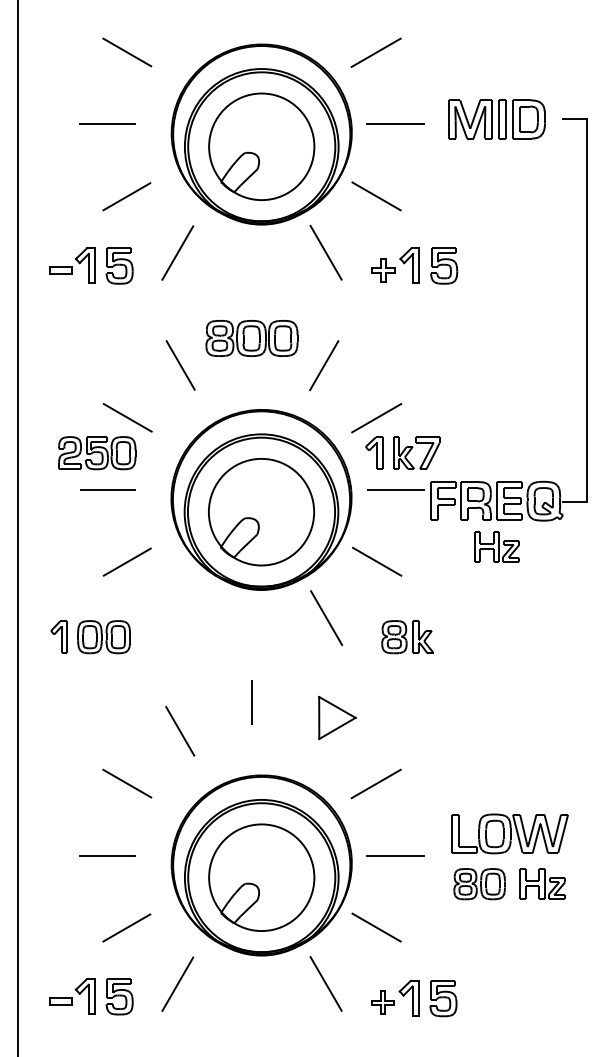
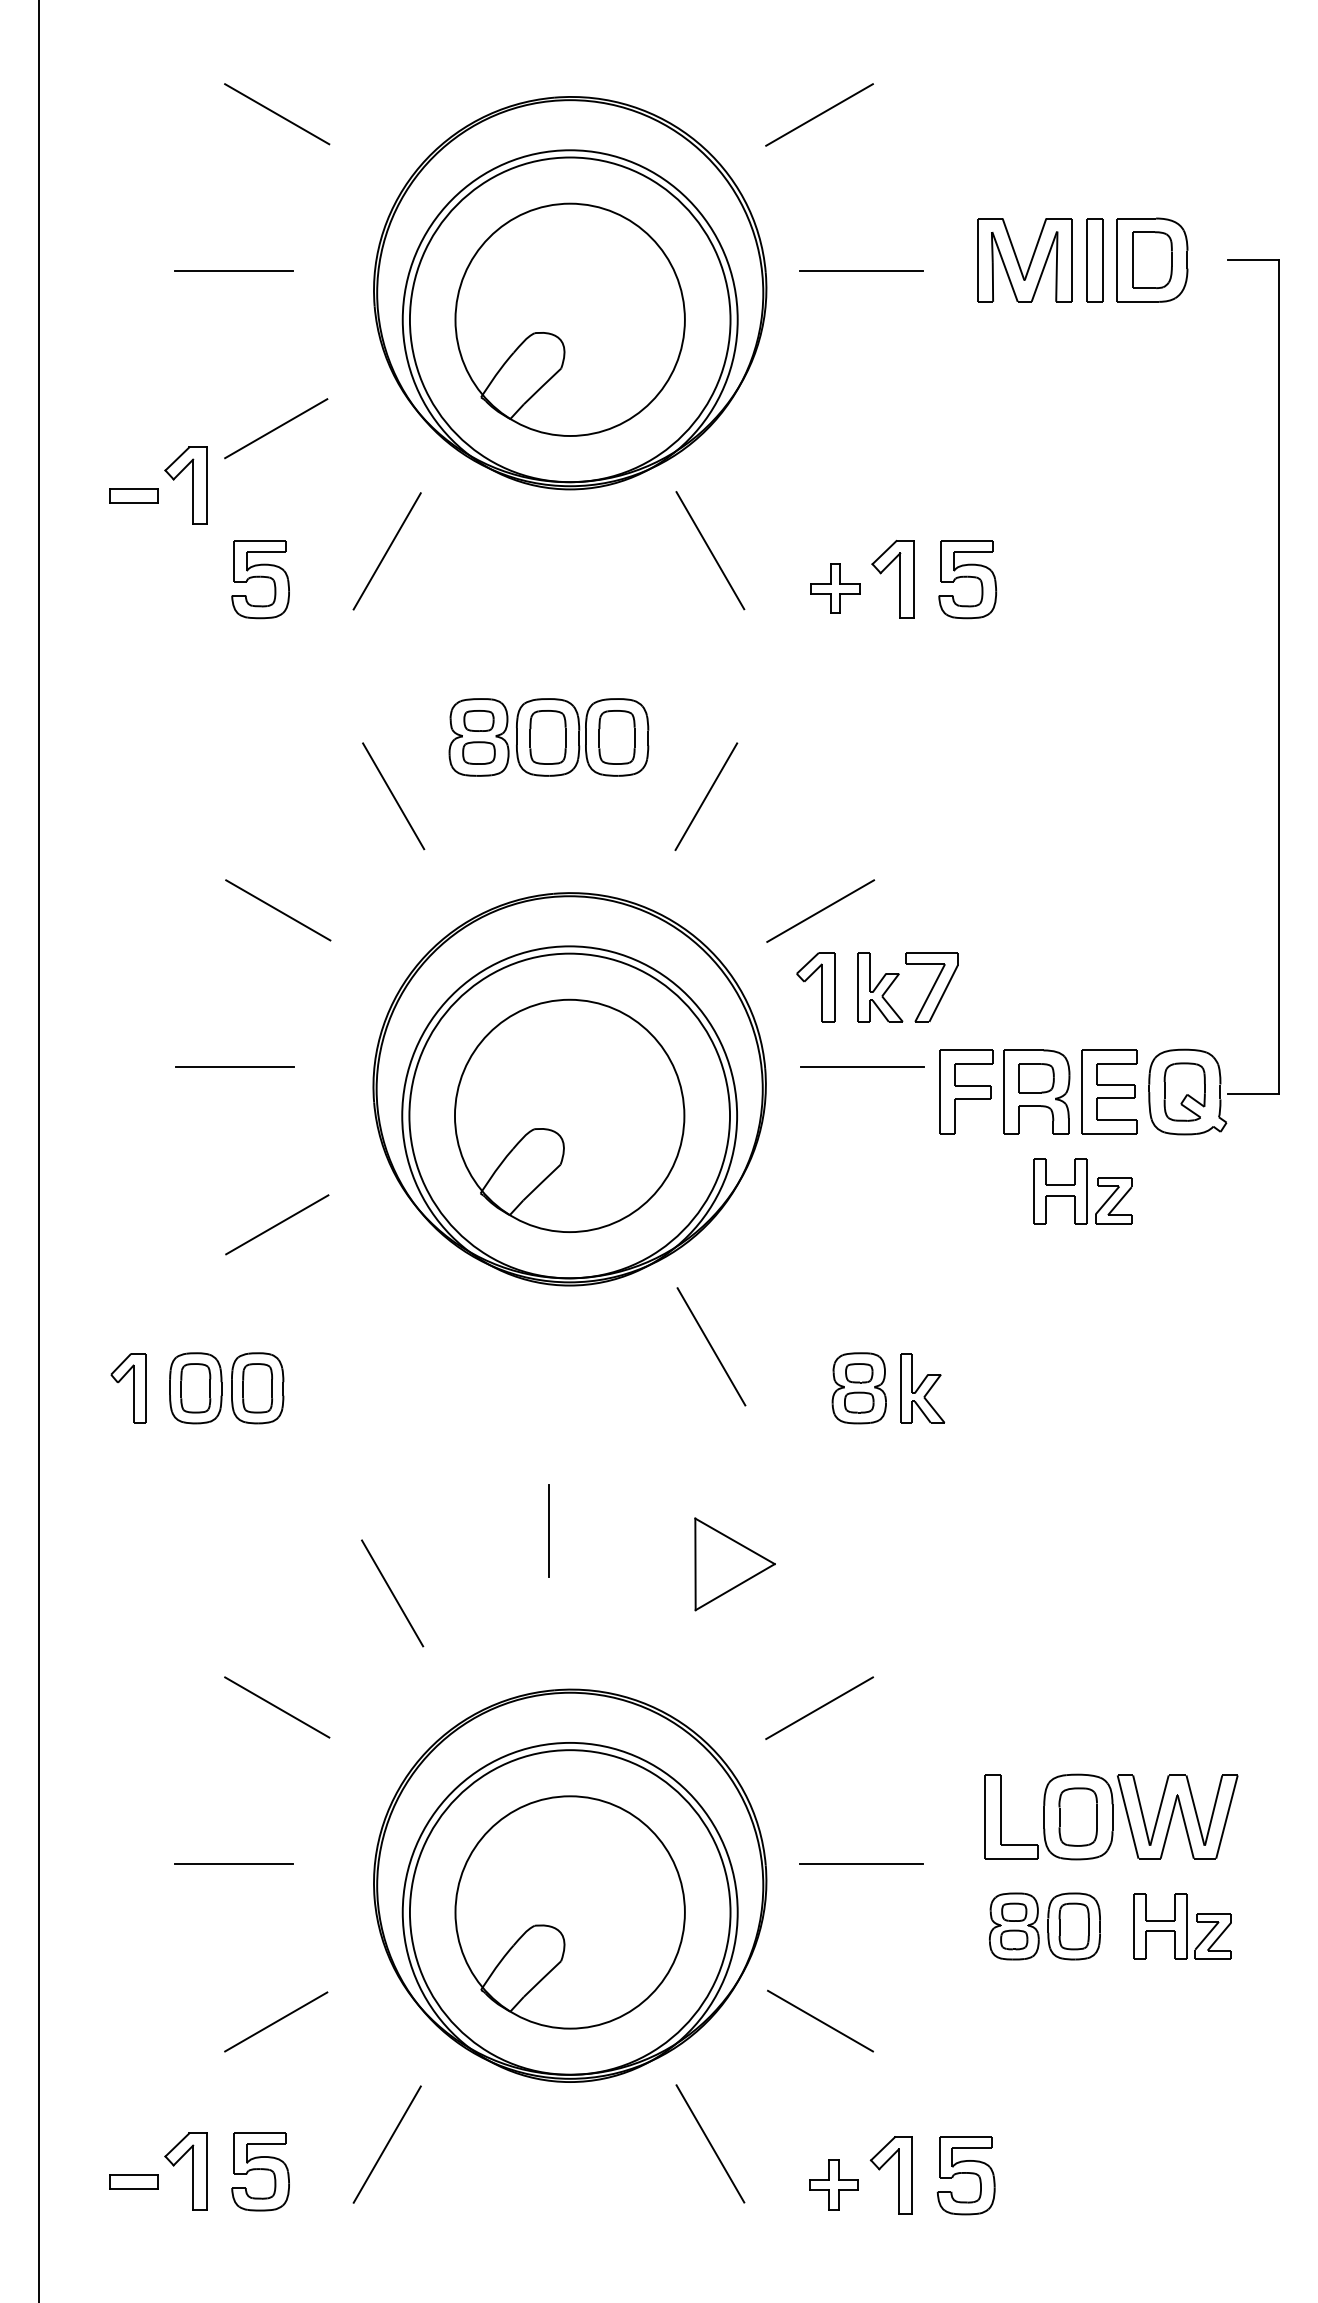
line: (376, 196) -> (820, 428), removed
part: (72, 265) -> (157, 484), moved
part: (97, 453) -> (212, 988), removed
line: (377, 561) -> (822, 1223), removed

